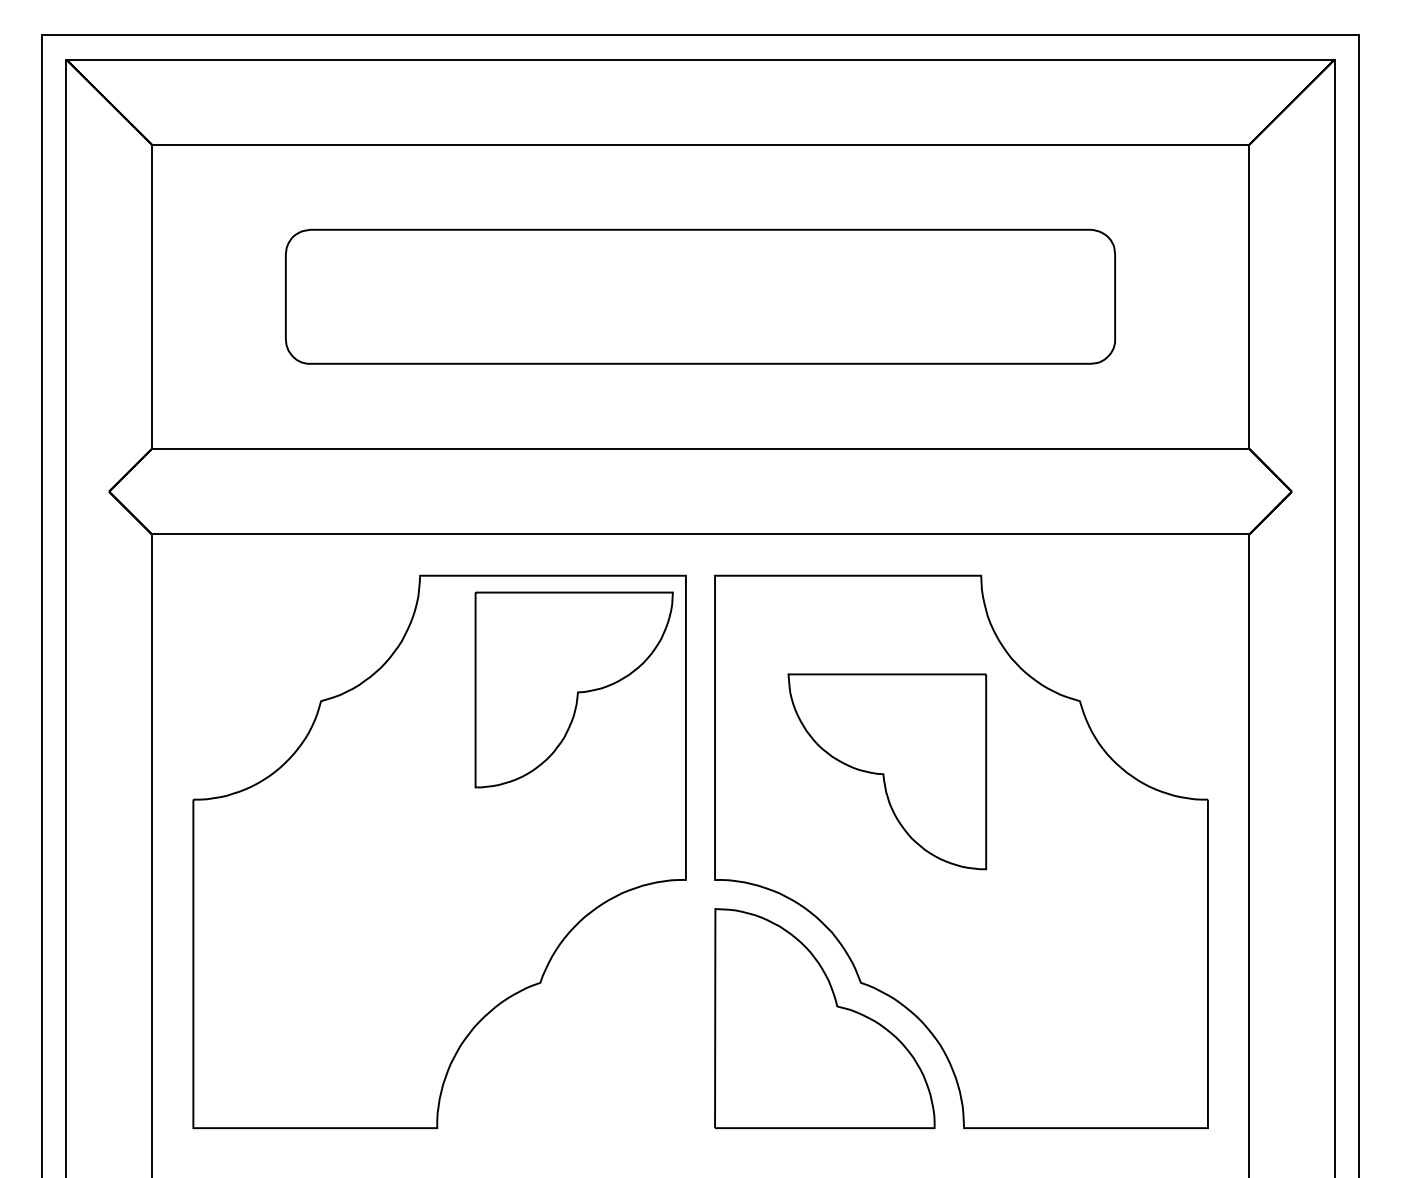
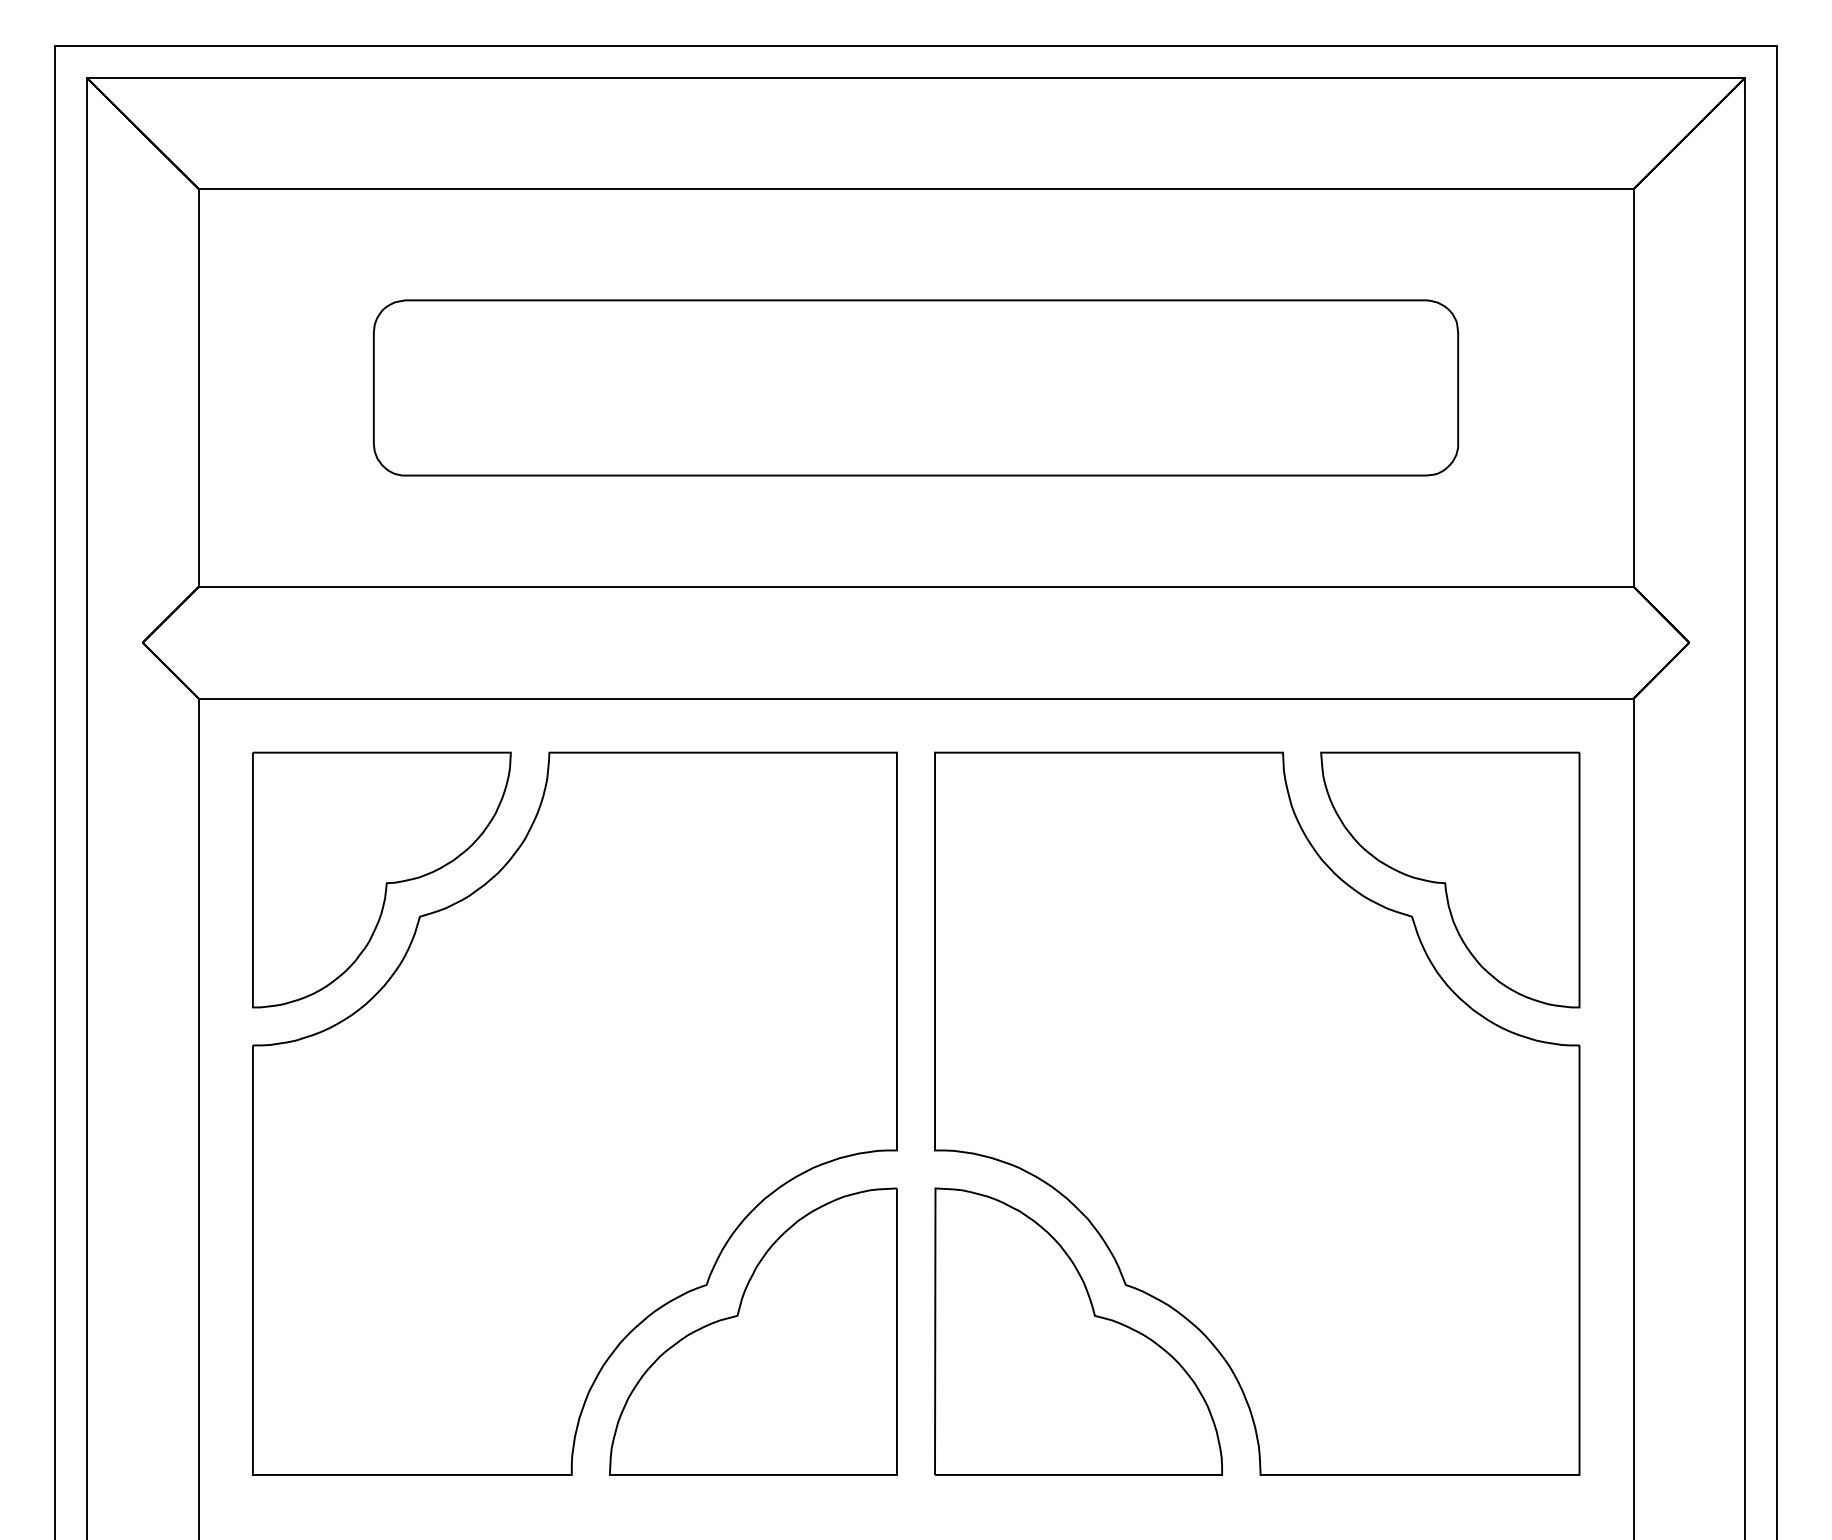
part: (573, 689) -> (381, 879), moved
part: (887, 771) -> (1450, 879), moved
part: (576, 1018) -> (753, 1331), added

